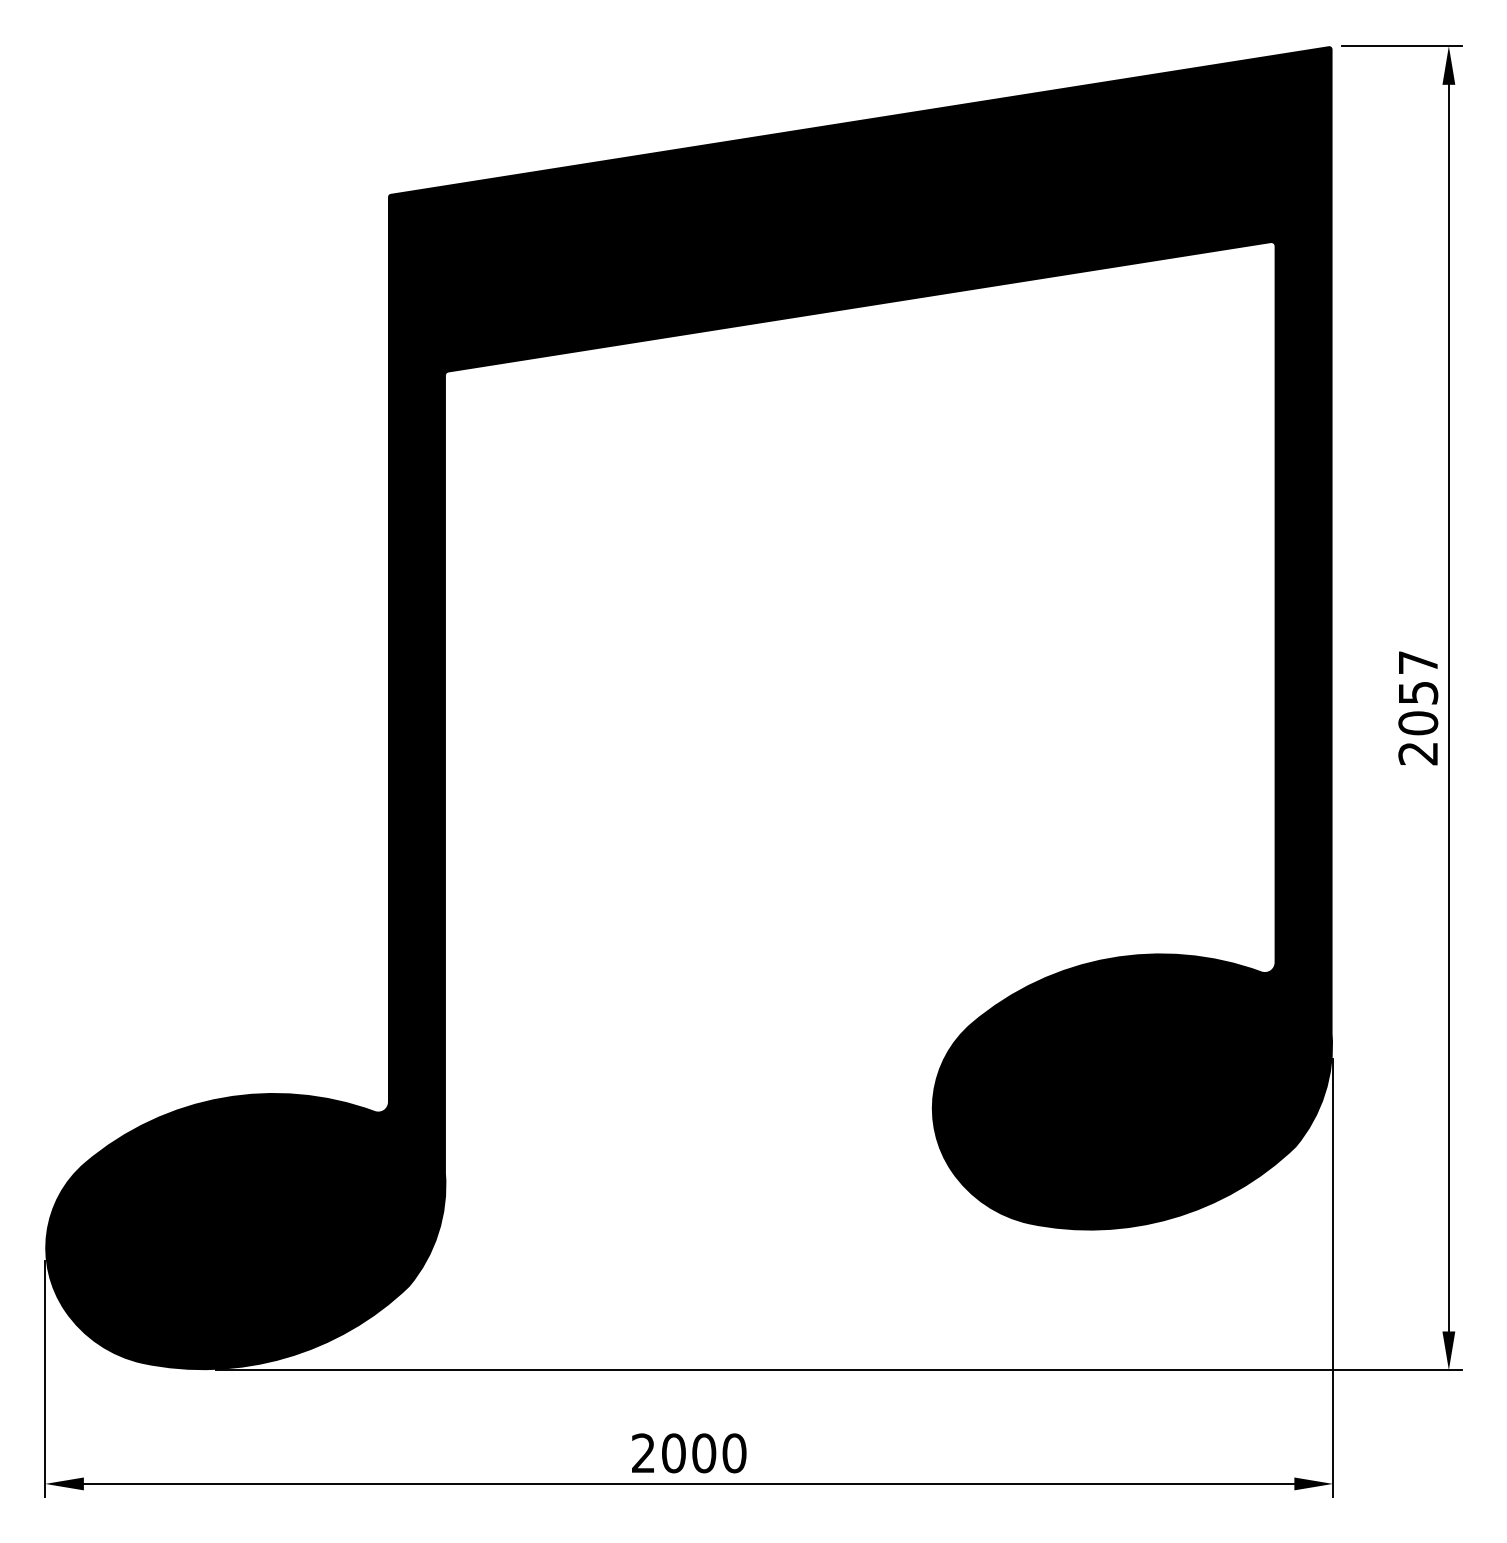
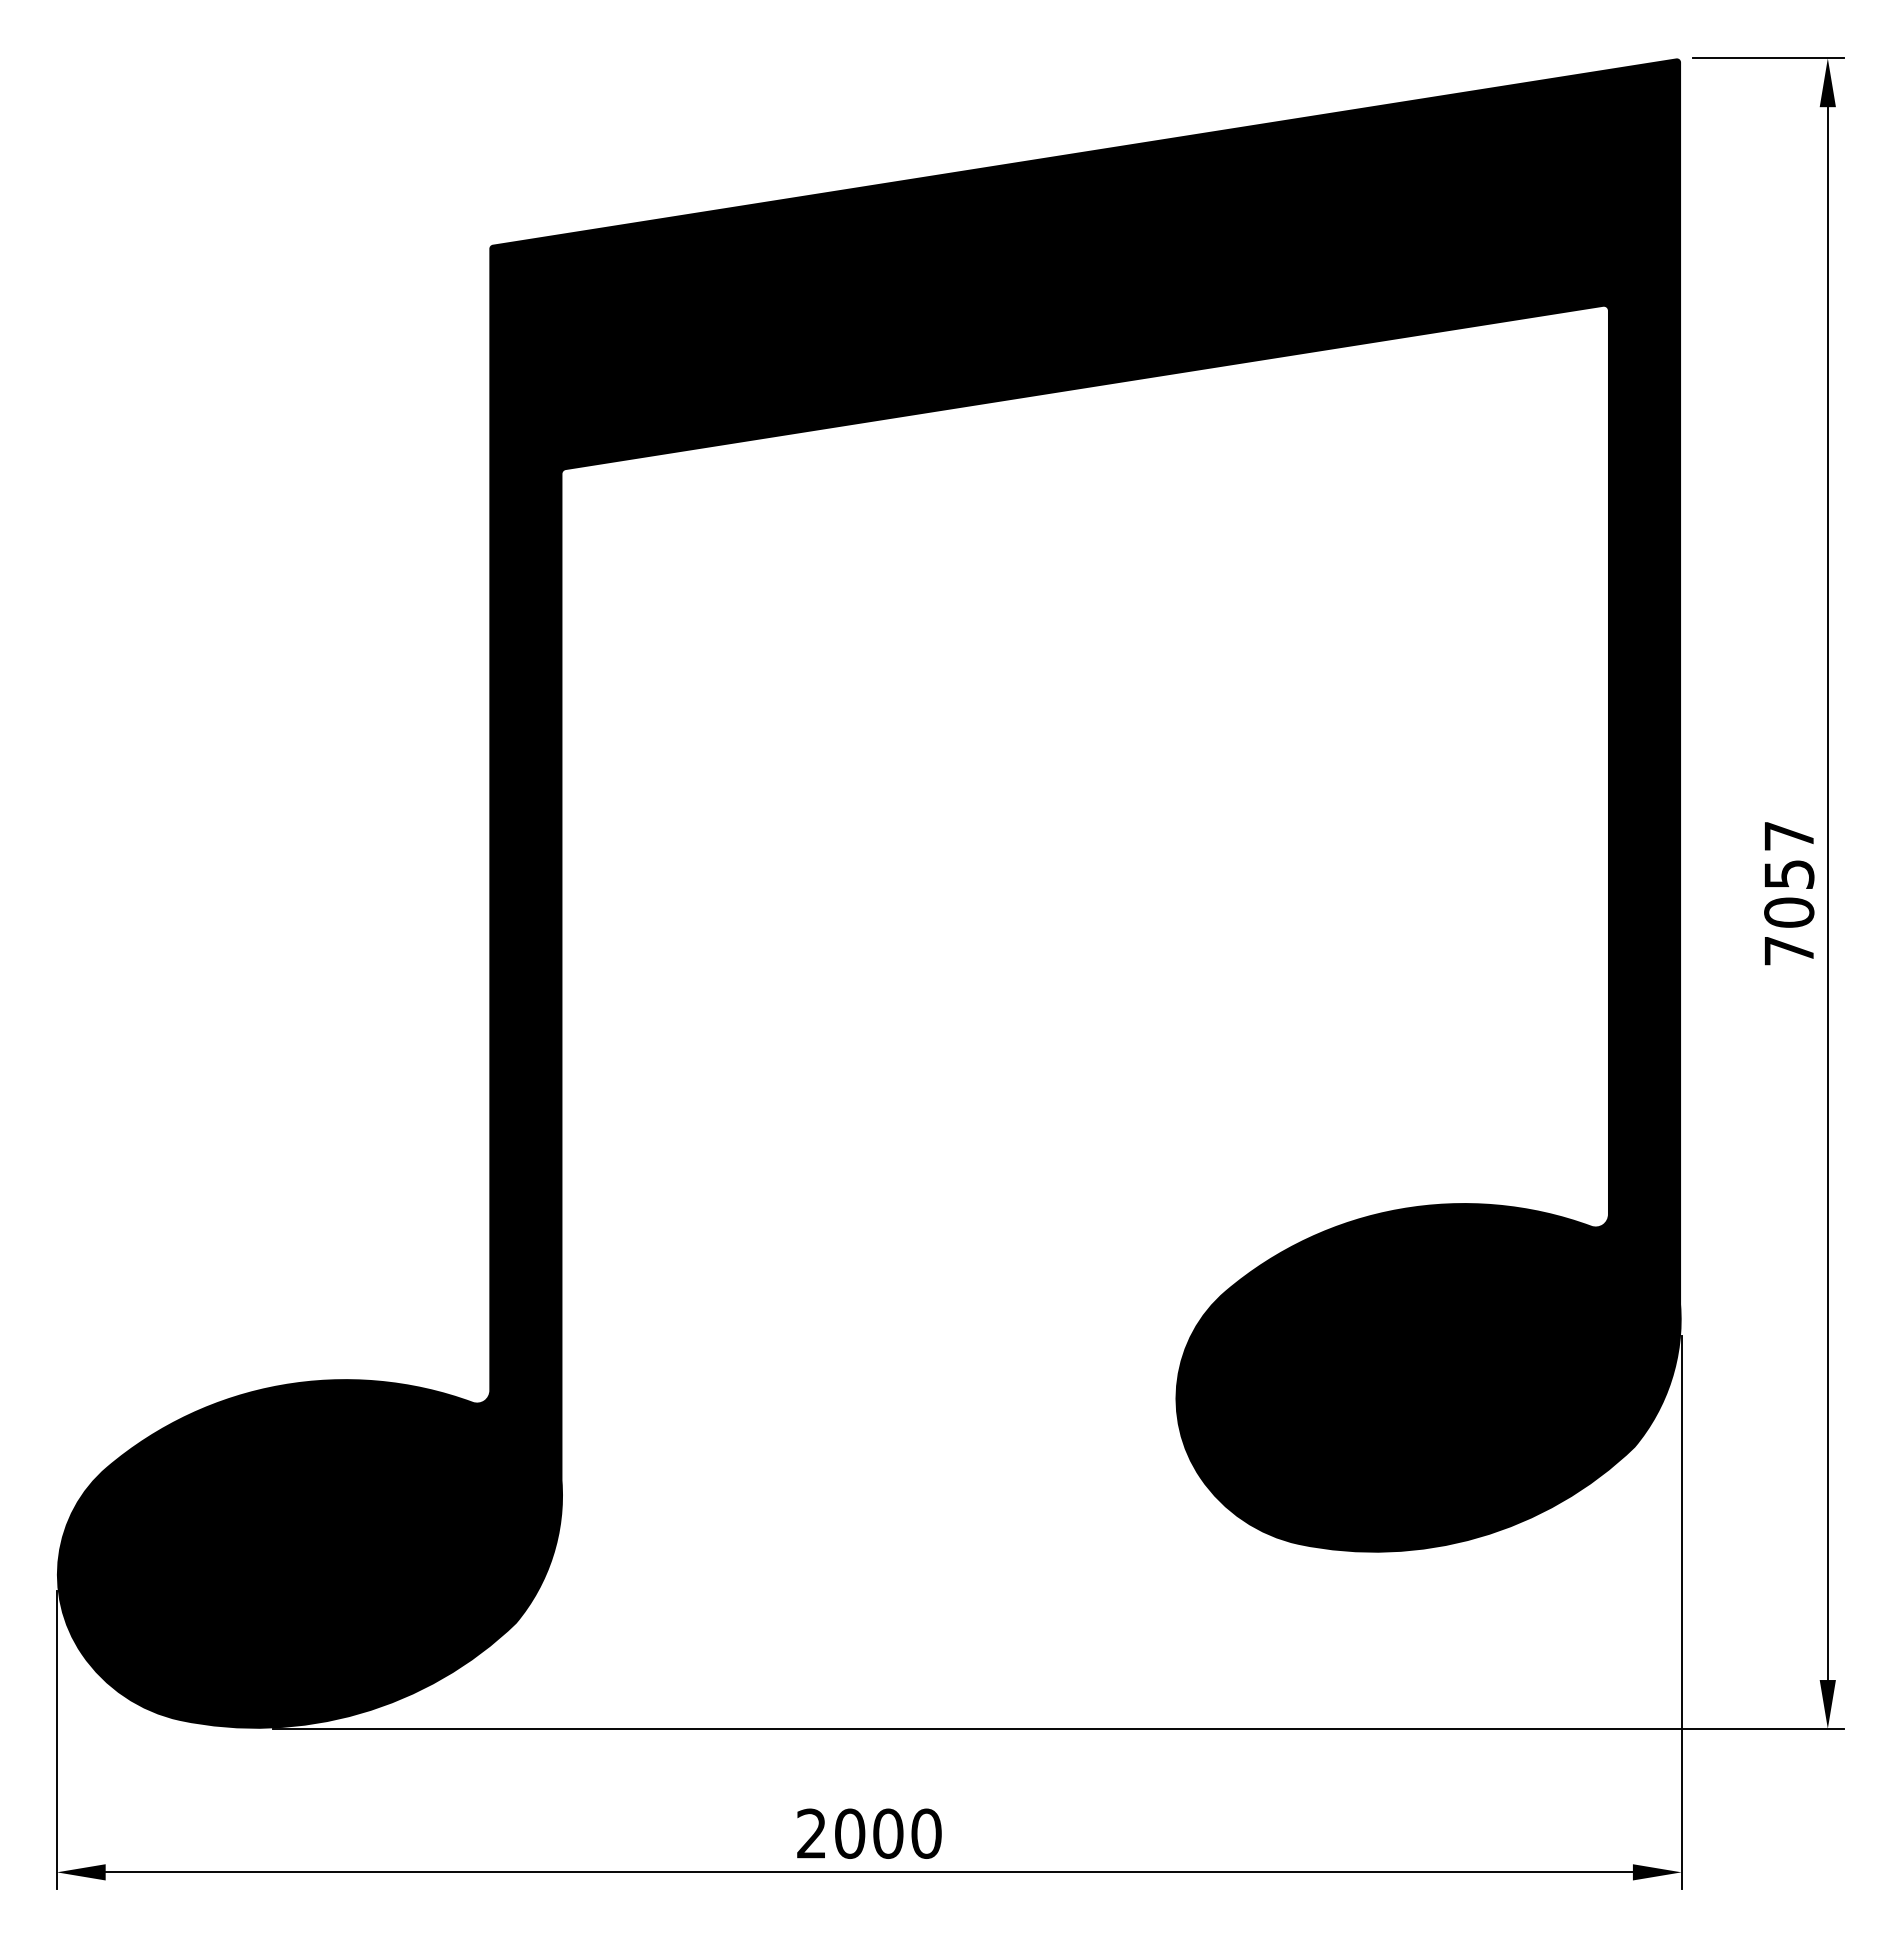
text: (1417, 754) -> (1788, 951), 2057 -> 7057

